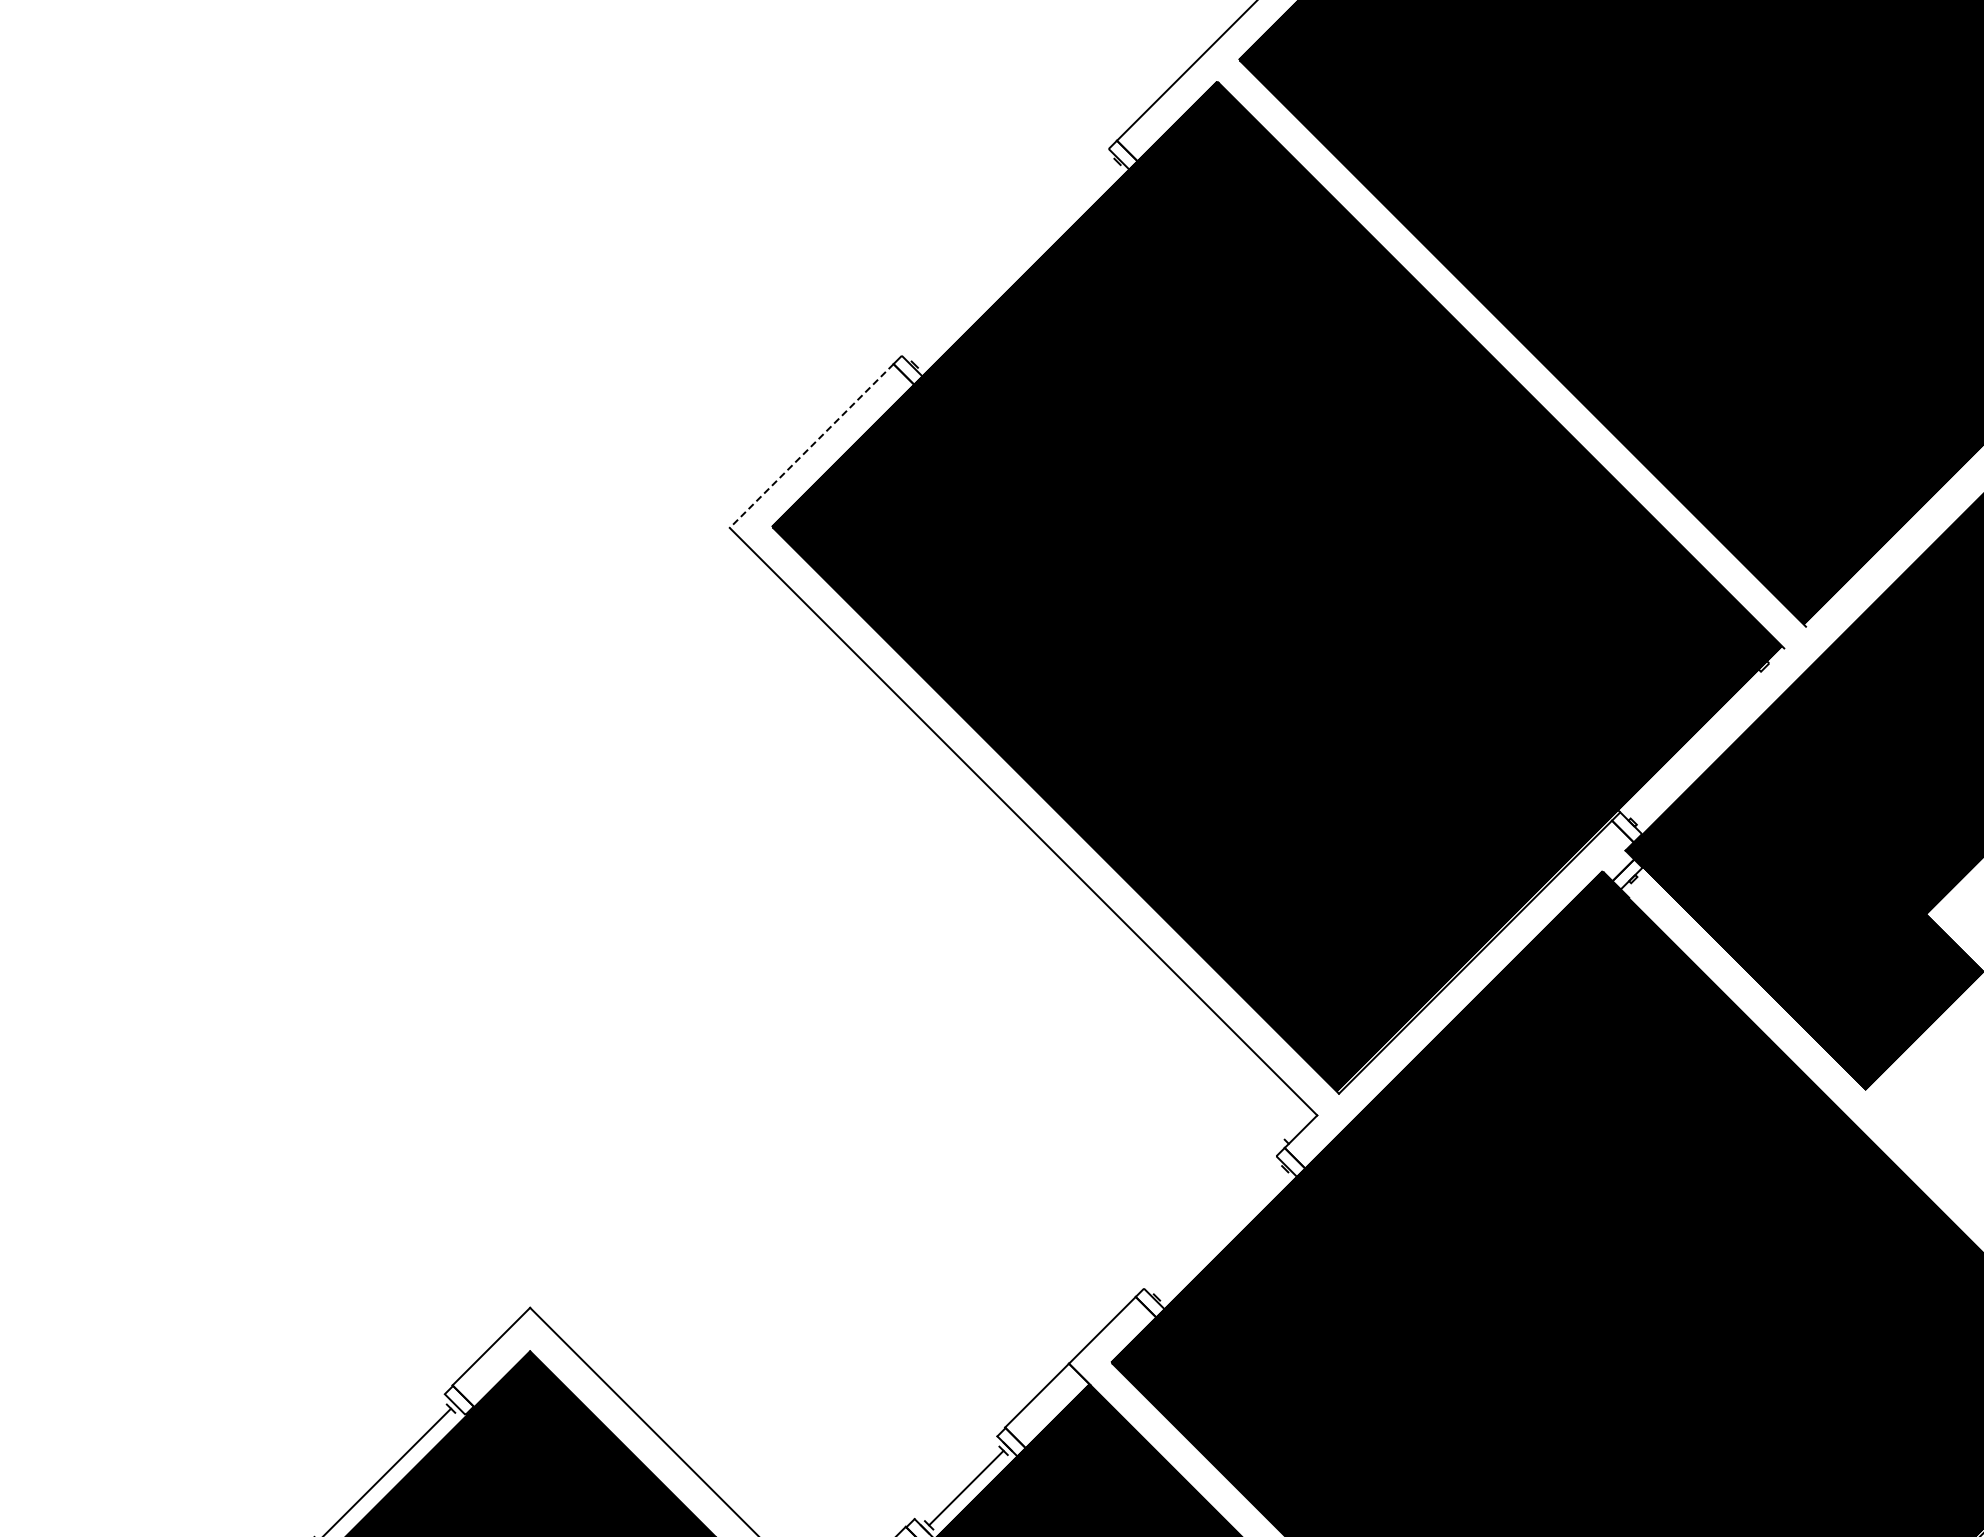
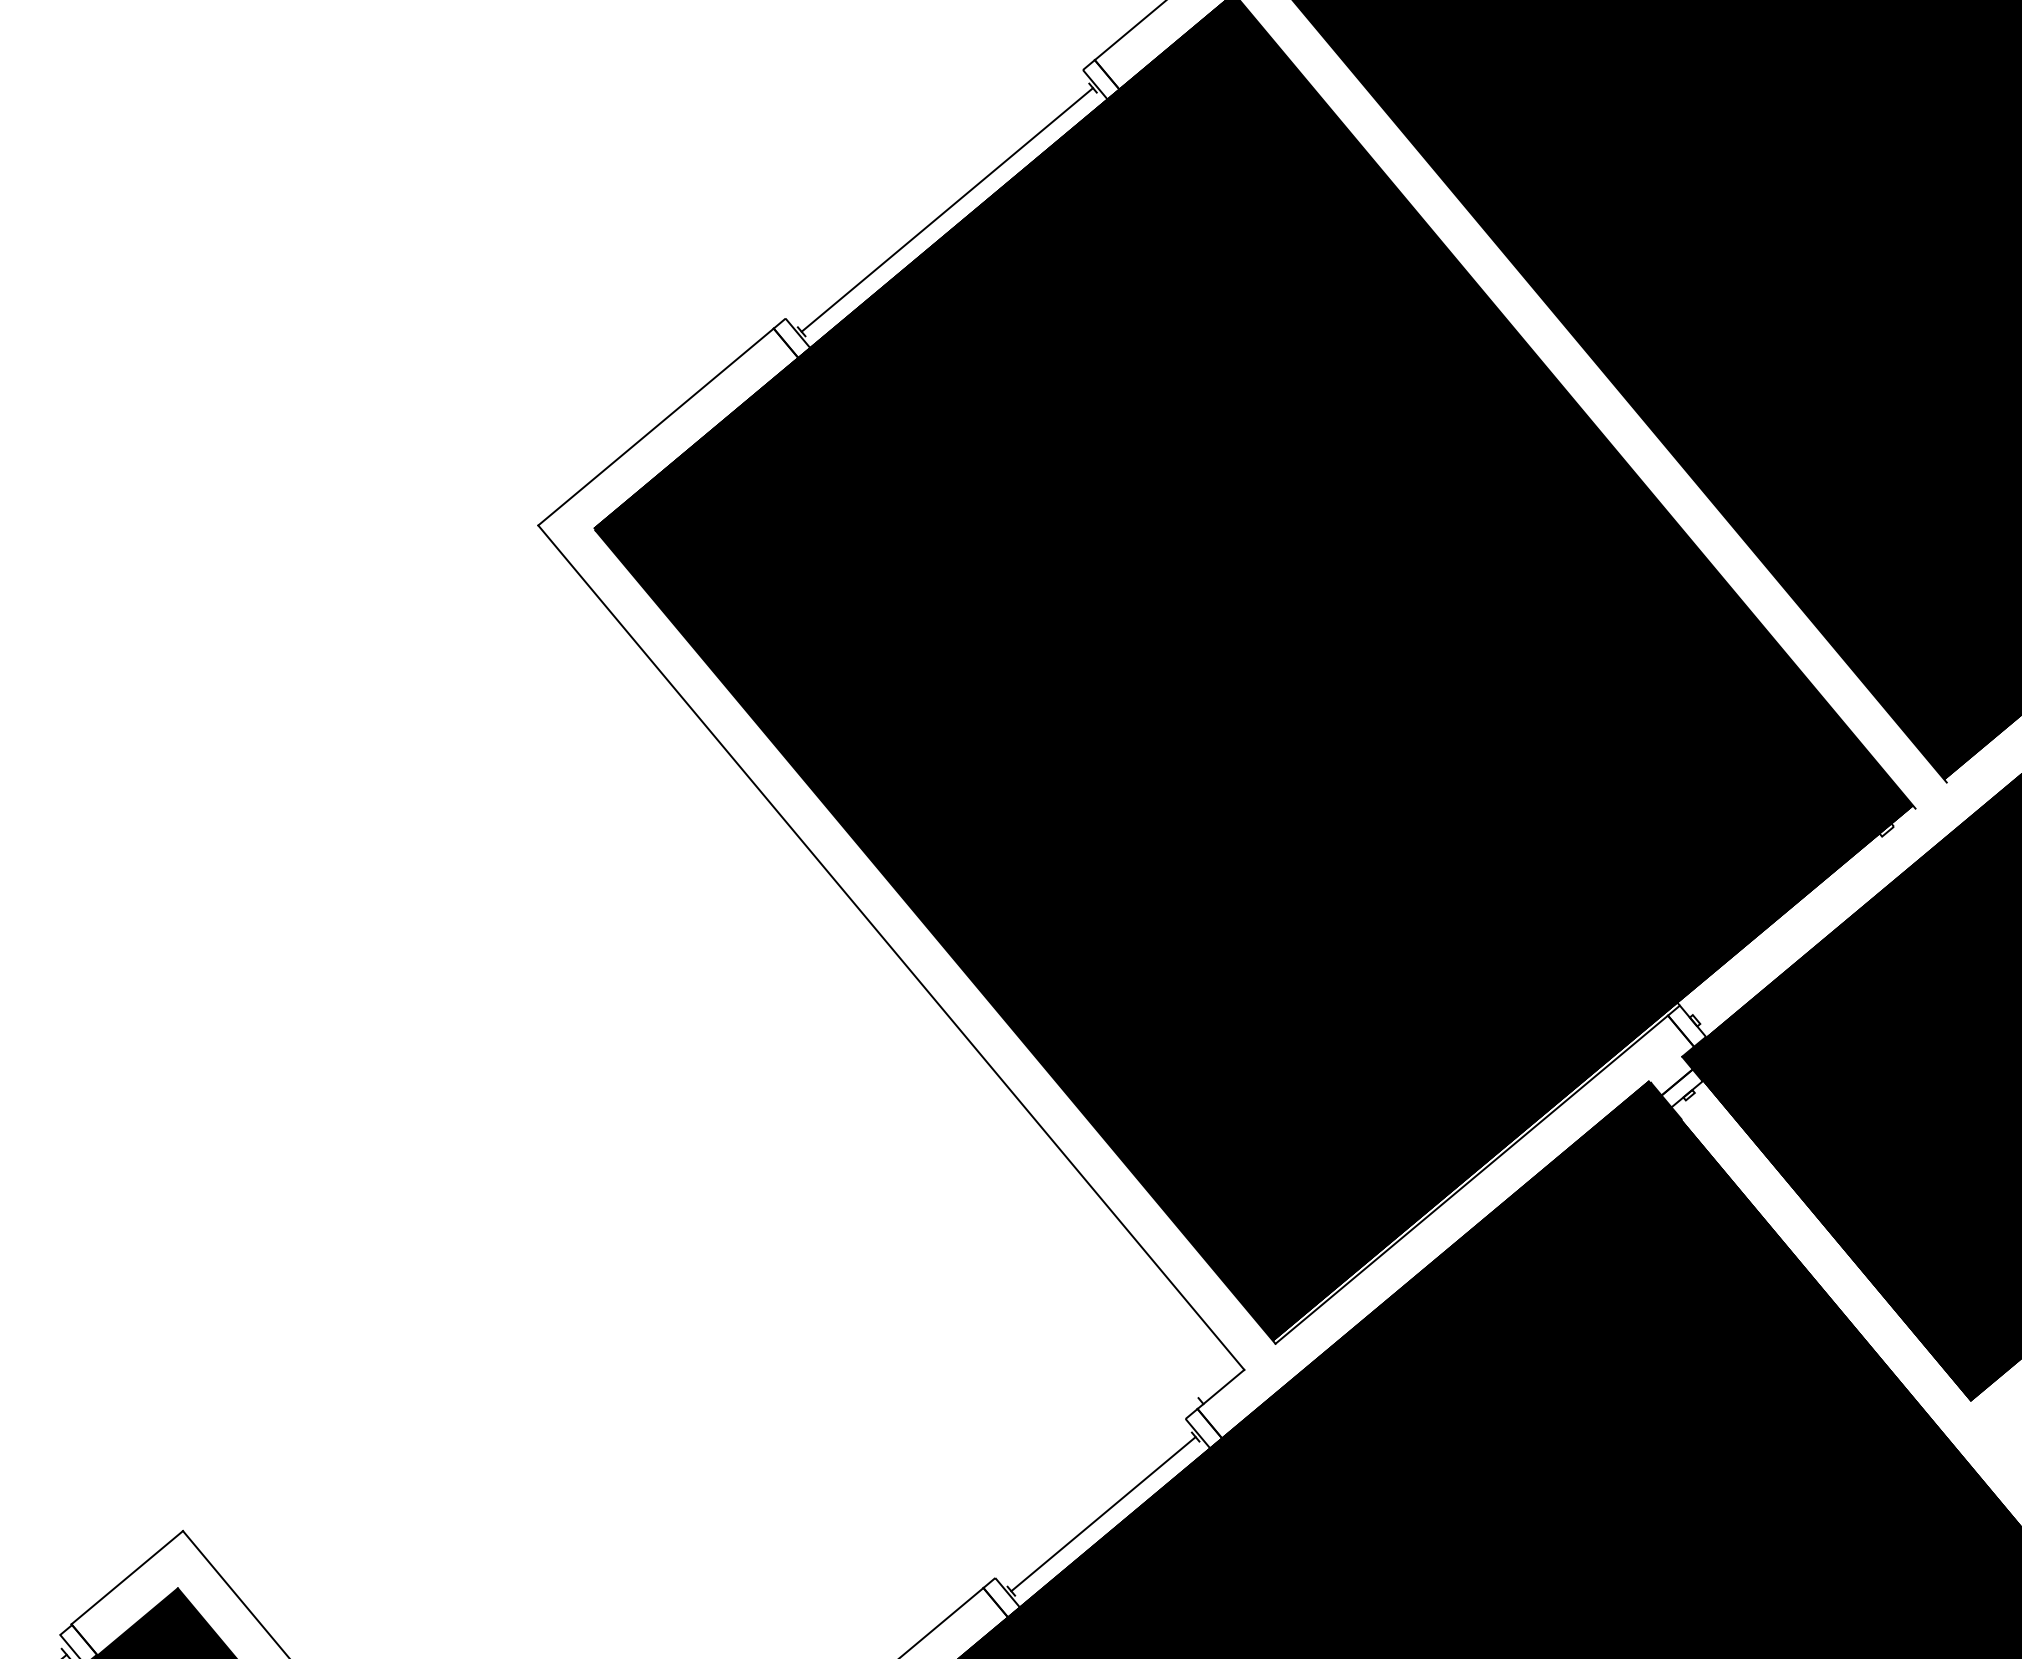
line: (1015, 262) -> (946, 208), added
line: (811, 446) -> (655, 427), dashed -> solid
line: (1220, 1233) -> (1102, 1514), added

